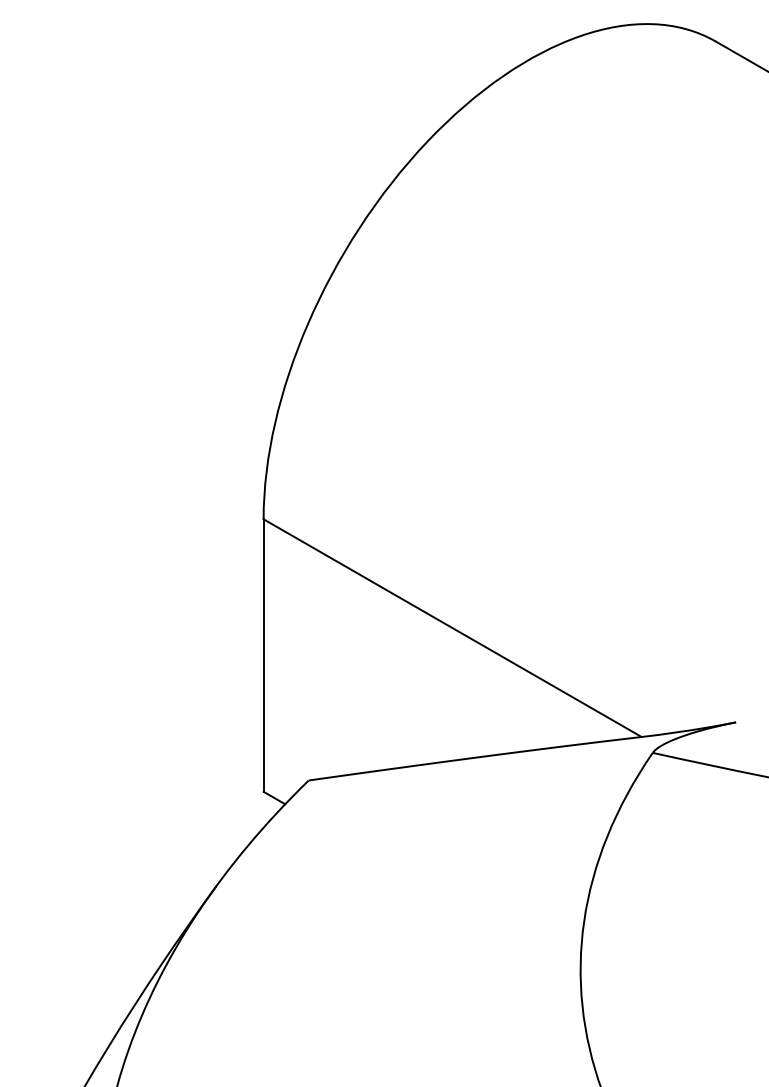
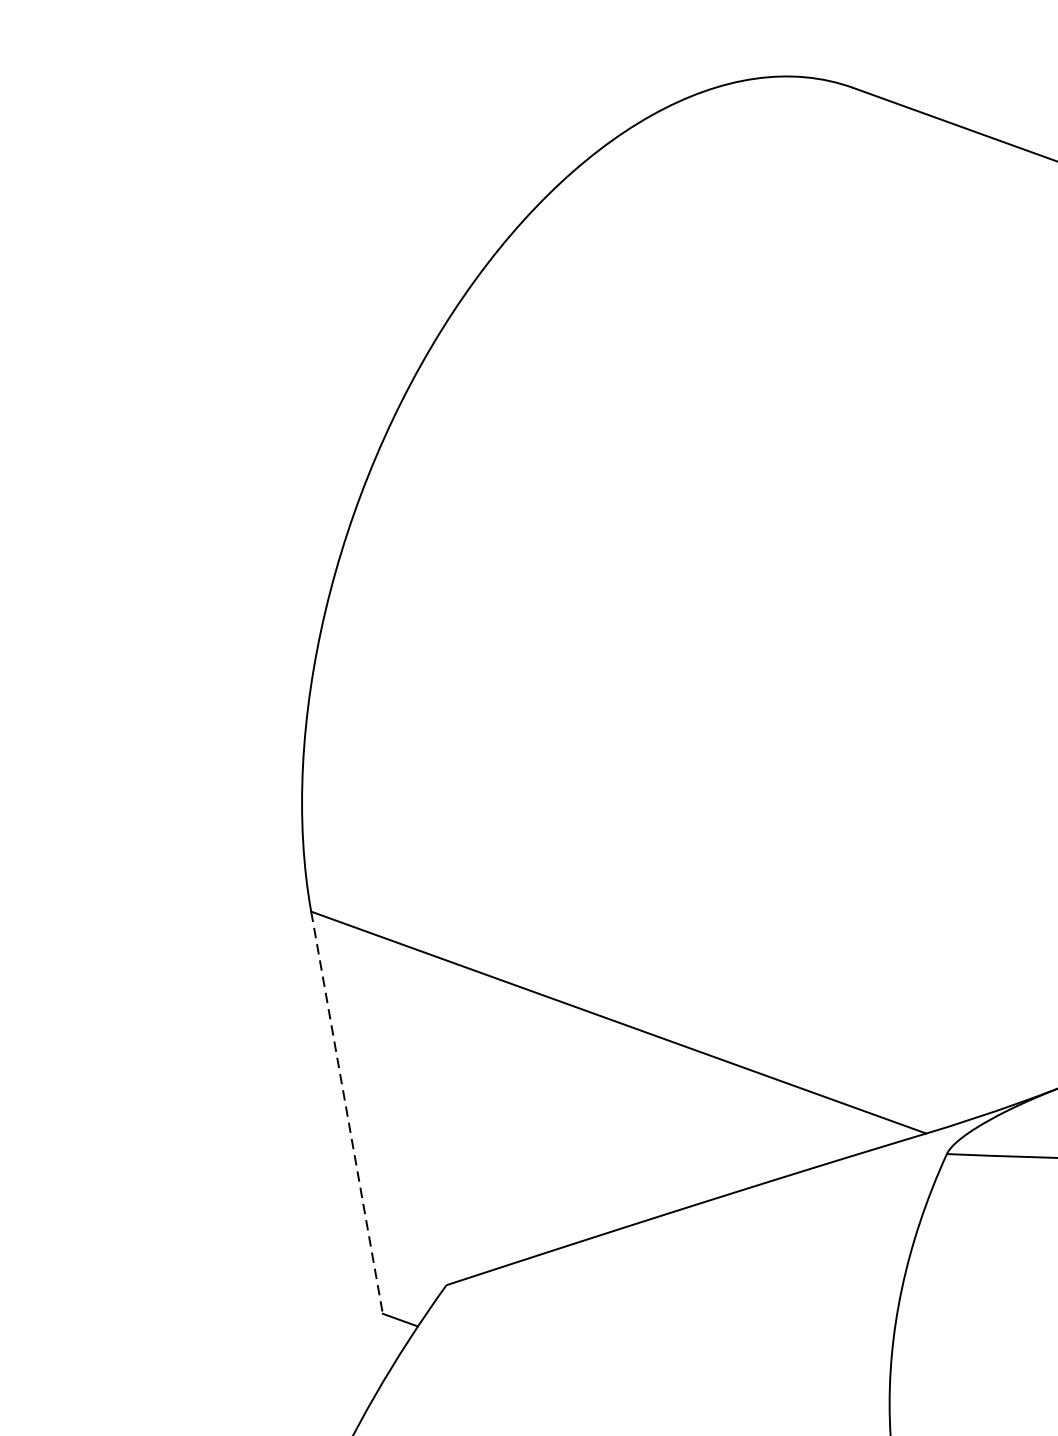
line: (263, 656) -> (347, 1114), solid -> dashed

